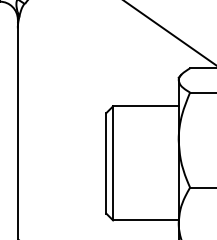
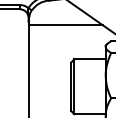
line: (94, 35) -> (65, 25), added

